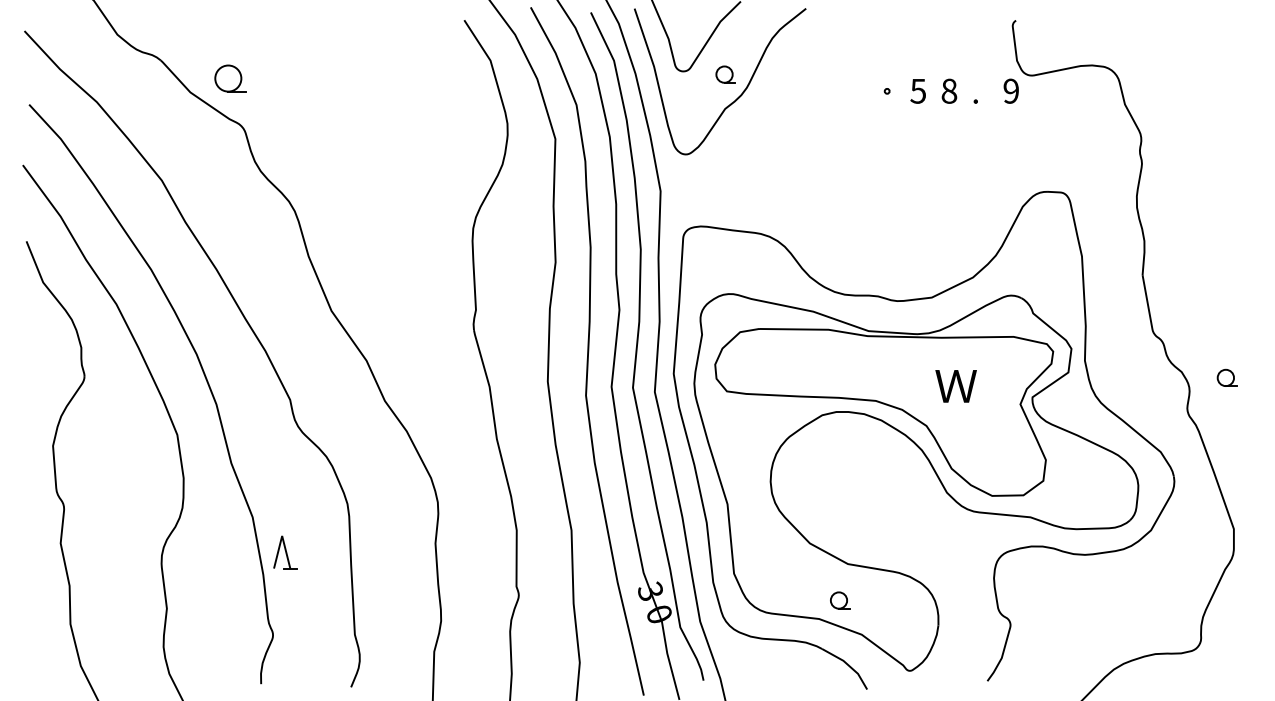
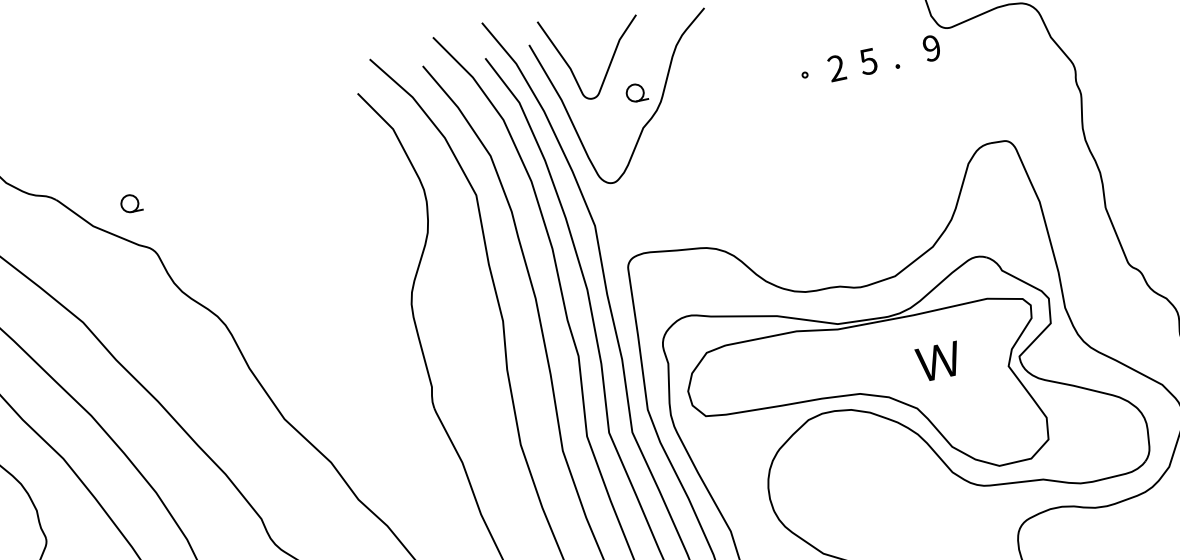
part: (230, 78) -> (131, 203), size x0.62
text: (918, 90) -> (836, 67), 5 -> 2
text: (949, 90) -> (868, 60), 8 -> 5

